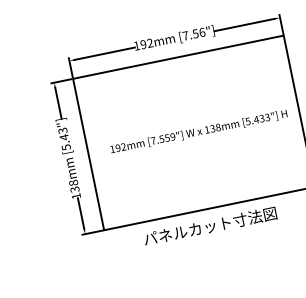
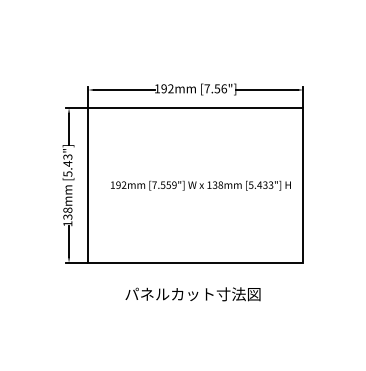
text: (209, 226) -> (192, 294), moved

